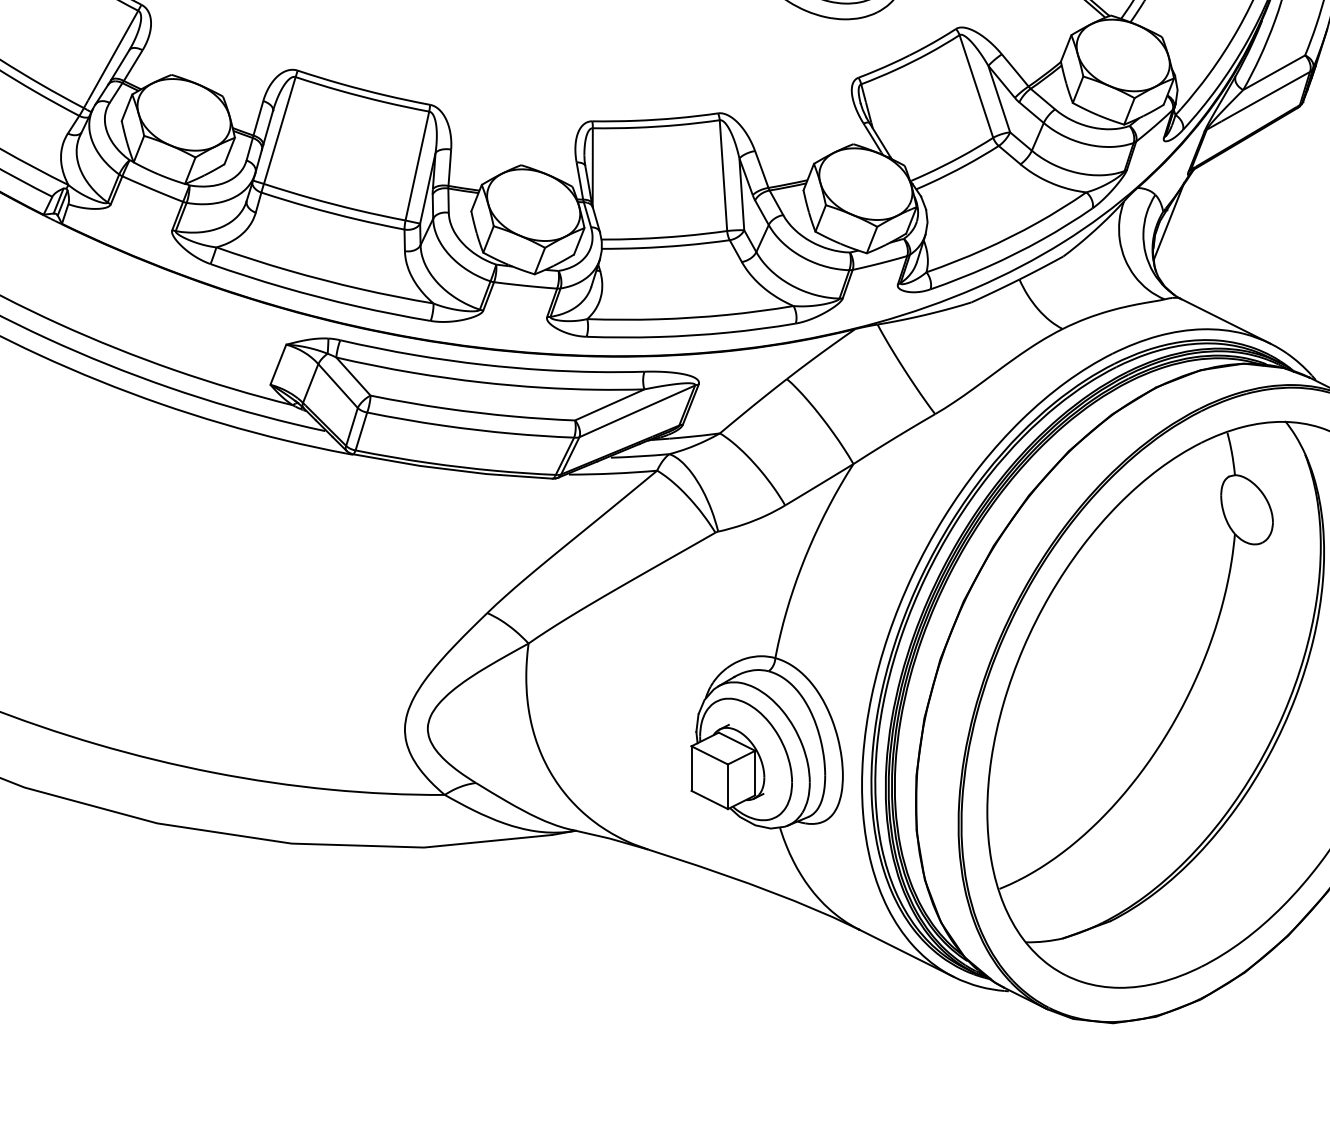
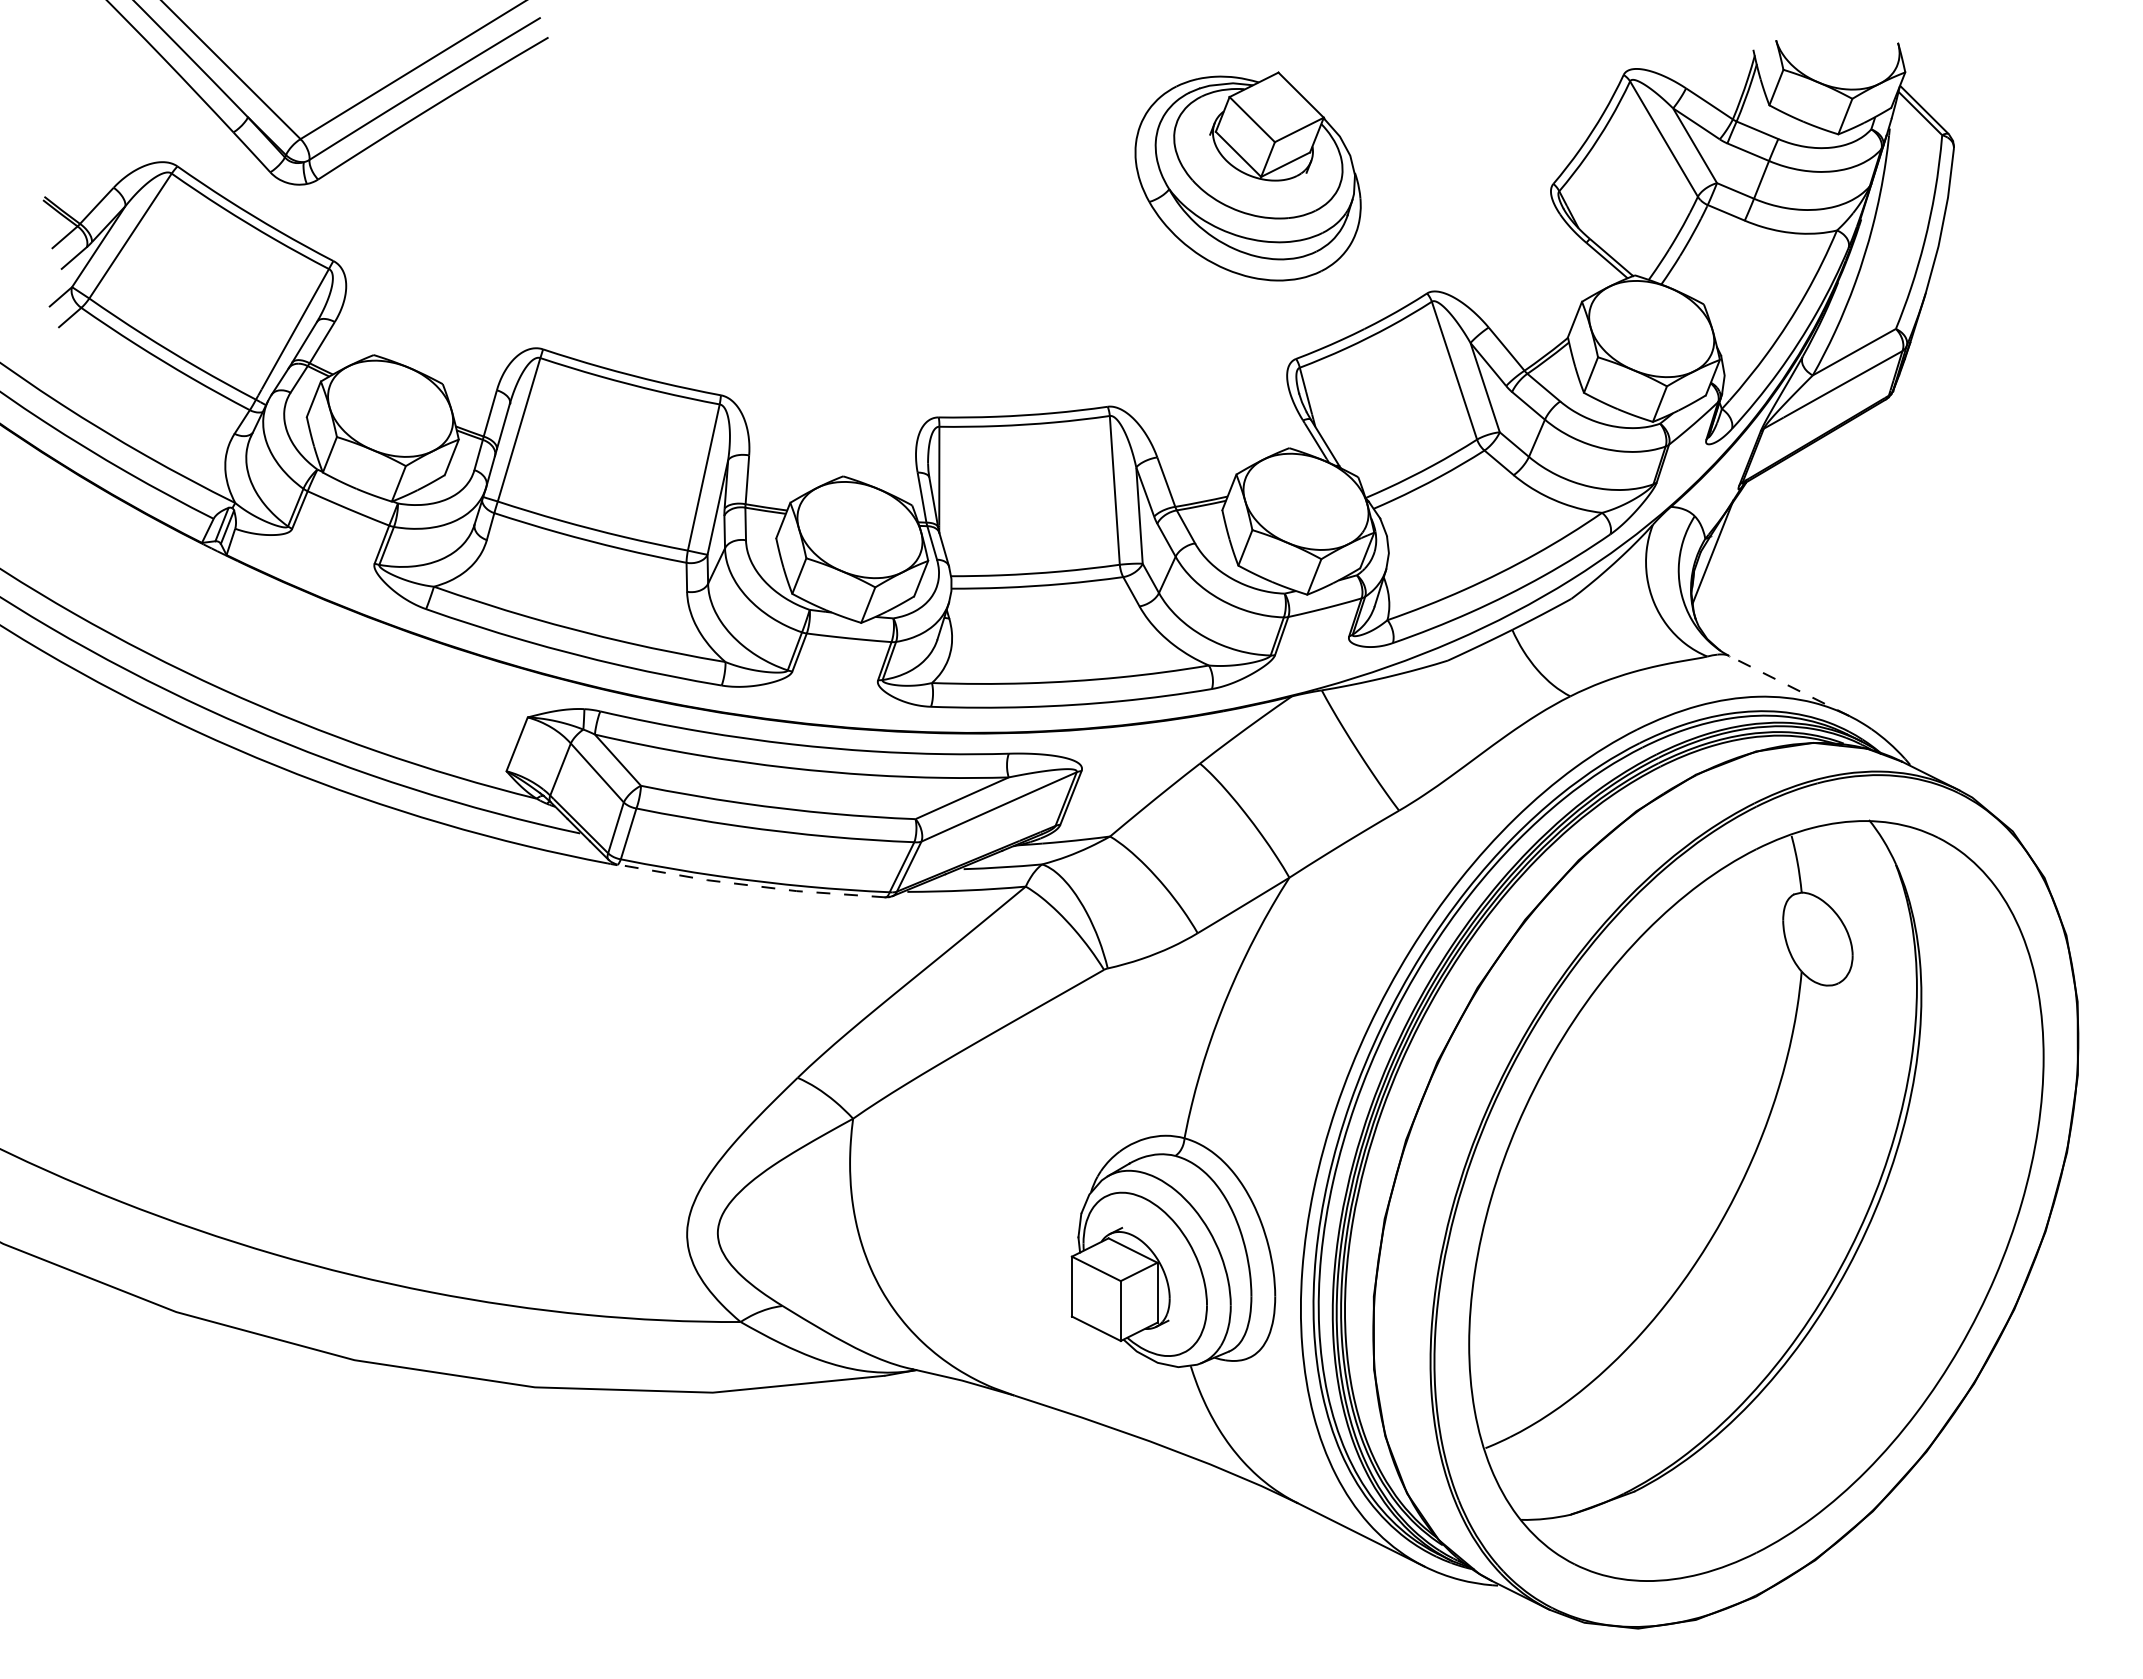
line: (1225, 320) -> (1788, 685), solid -> dashed
line: (452, 469) -> (750, 885), solid -> dashed

